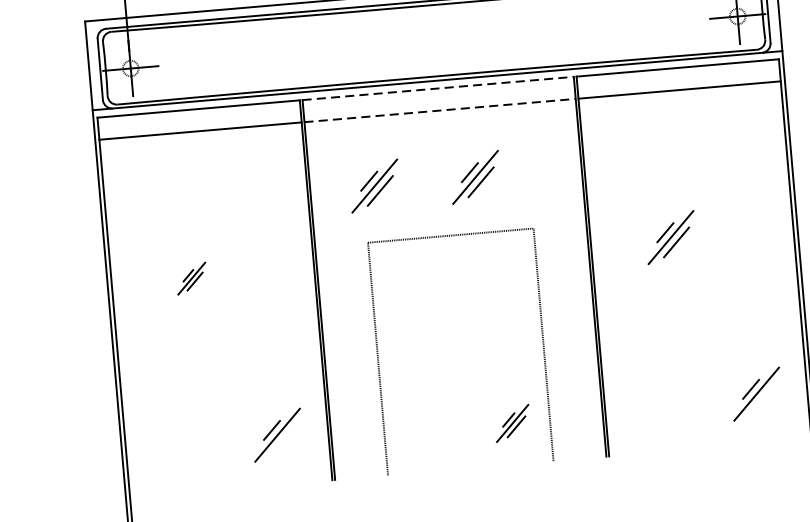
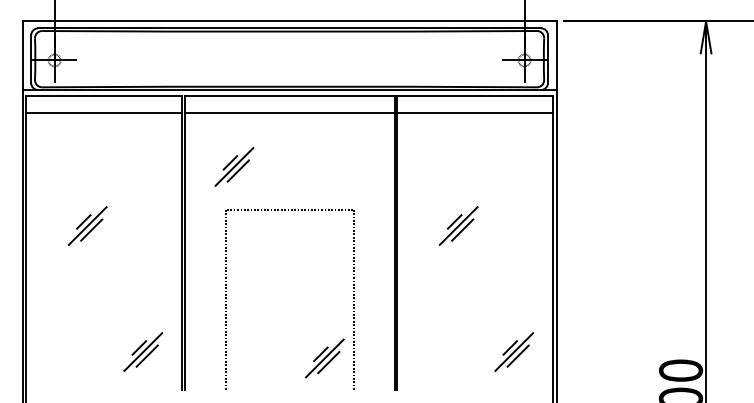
line: (439, 88) -> (290, 96), dashed -> solid
line: (441, 110) -> (290, 113), dashed -> solid
part: (475, 176) -> (312, 166), removed
part: (191, 278) -> (87, 225), size x1.67
line: (761, 398) -> (517, 355), added
part: (512, 423) -> (324, 358), size x1.43
line: (282, 439) -> (146, 355), added

